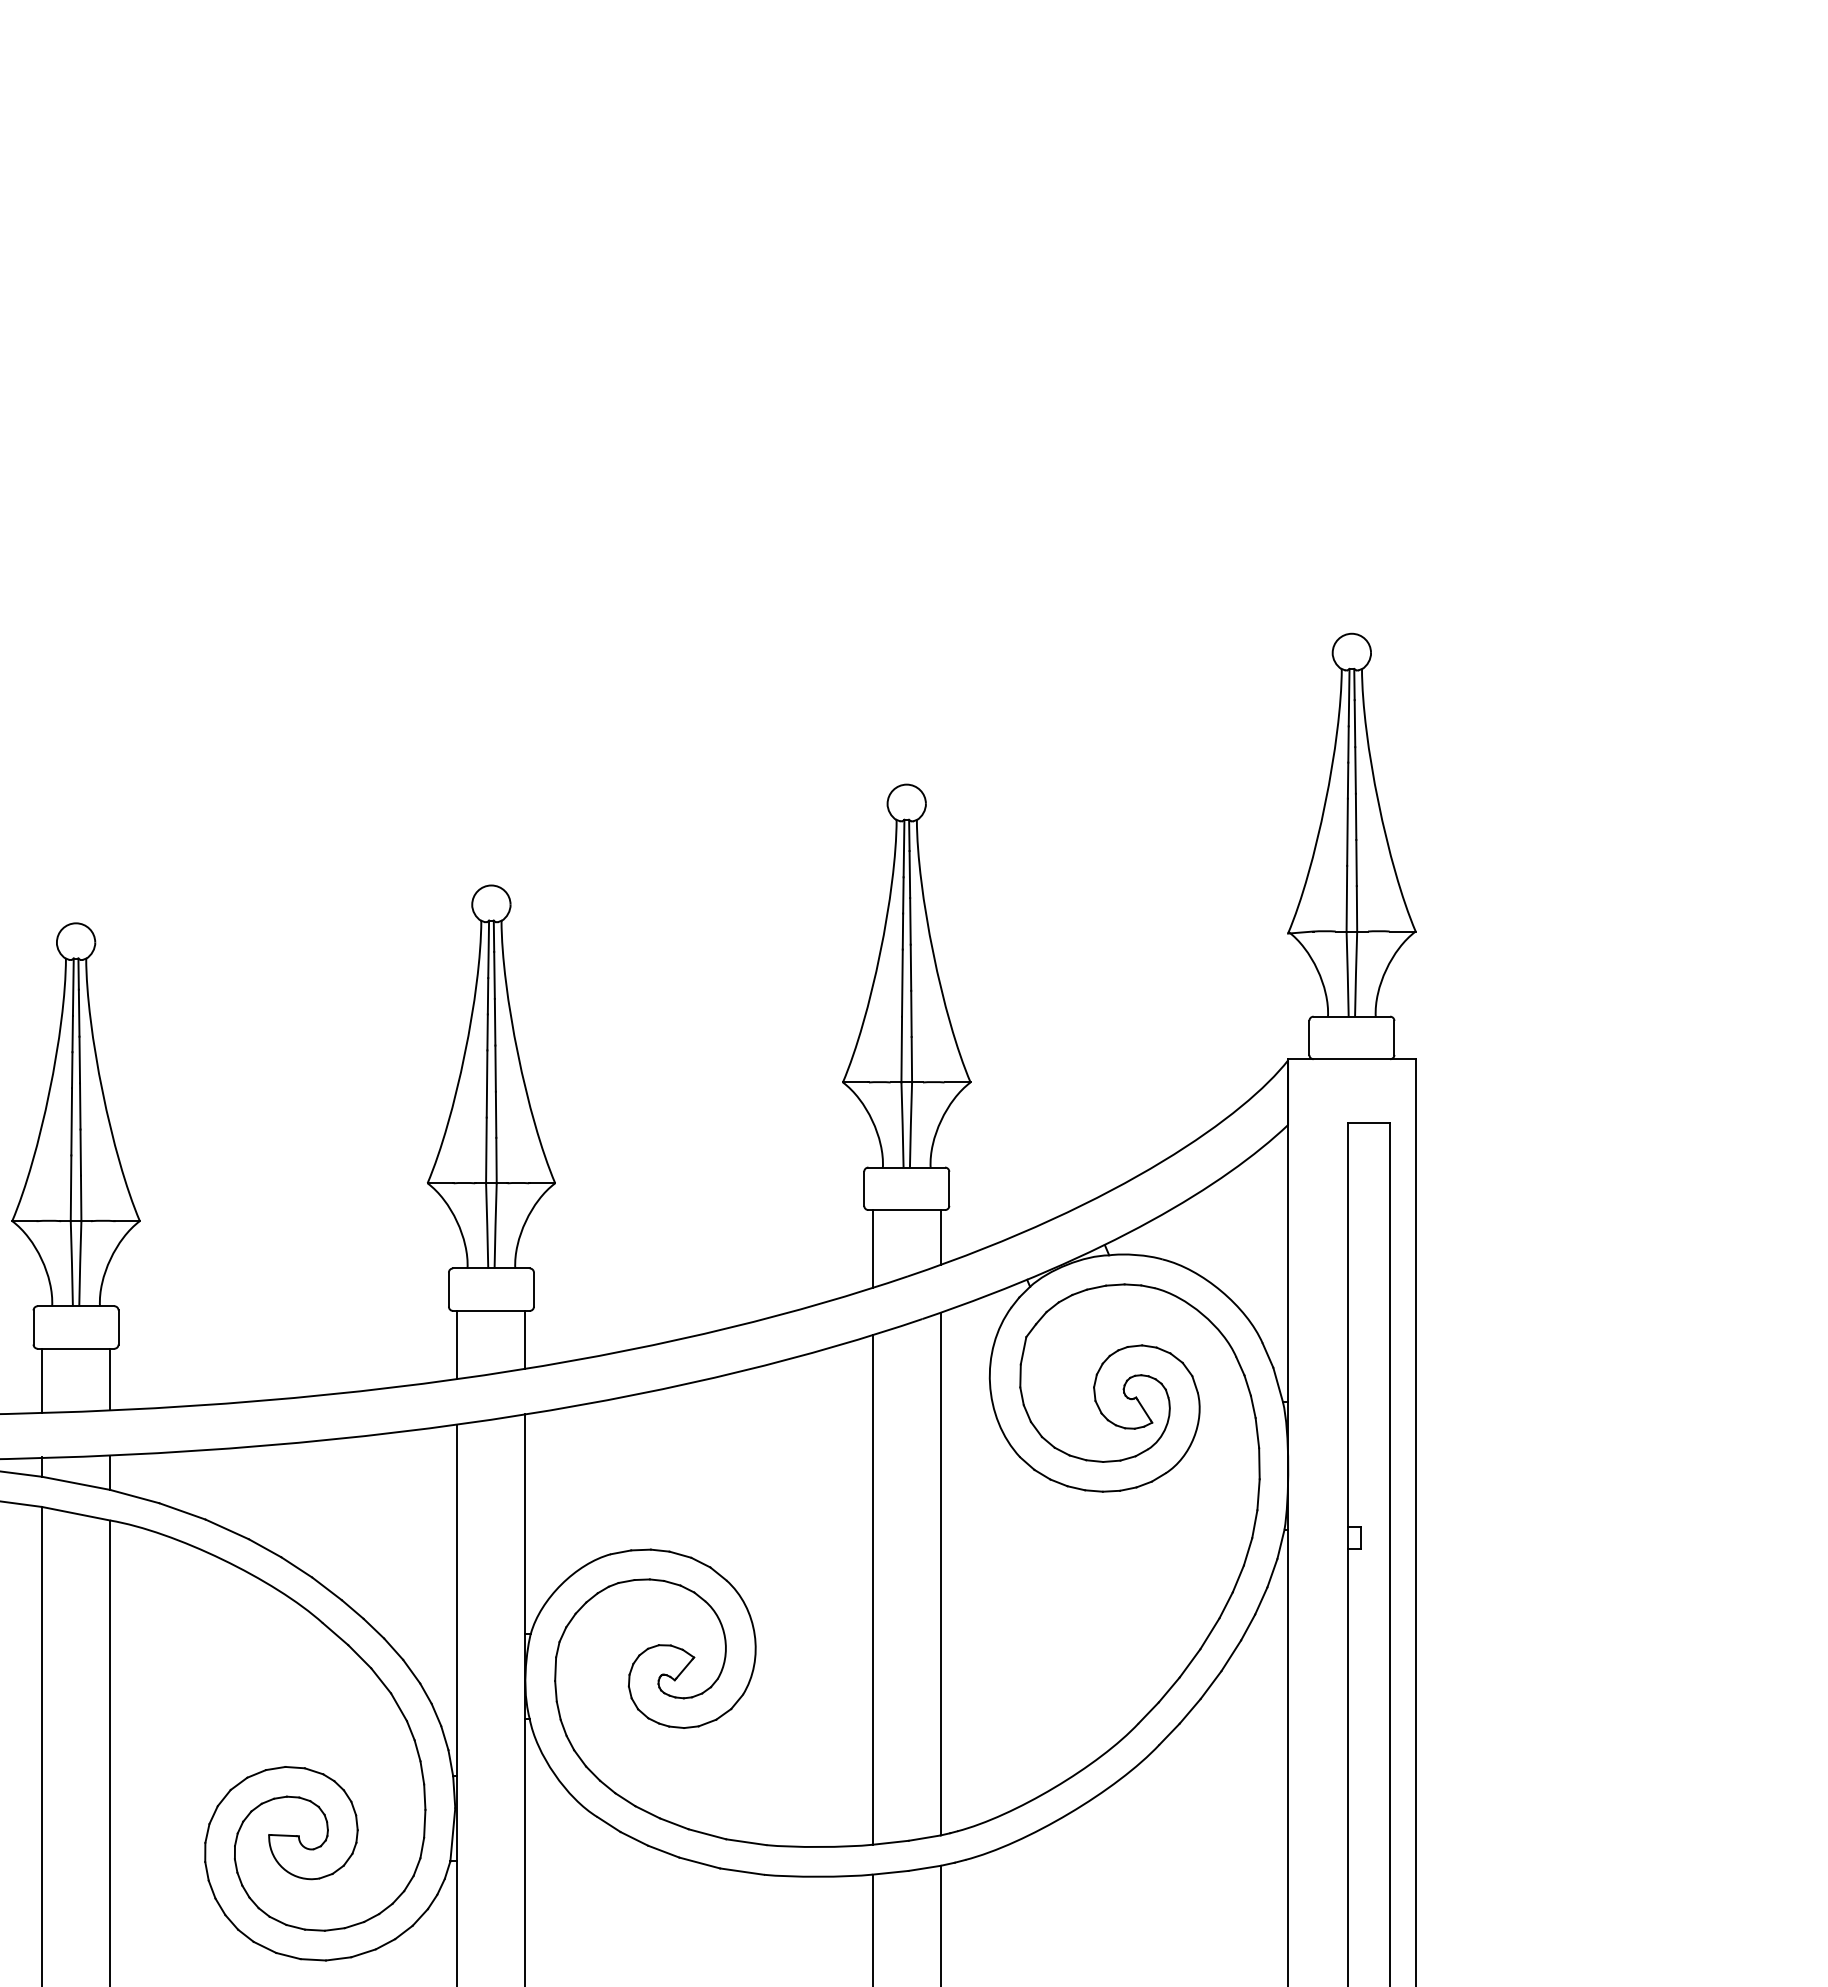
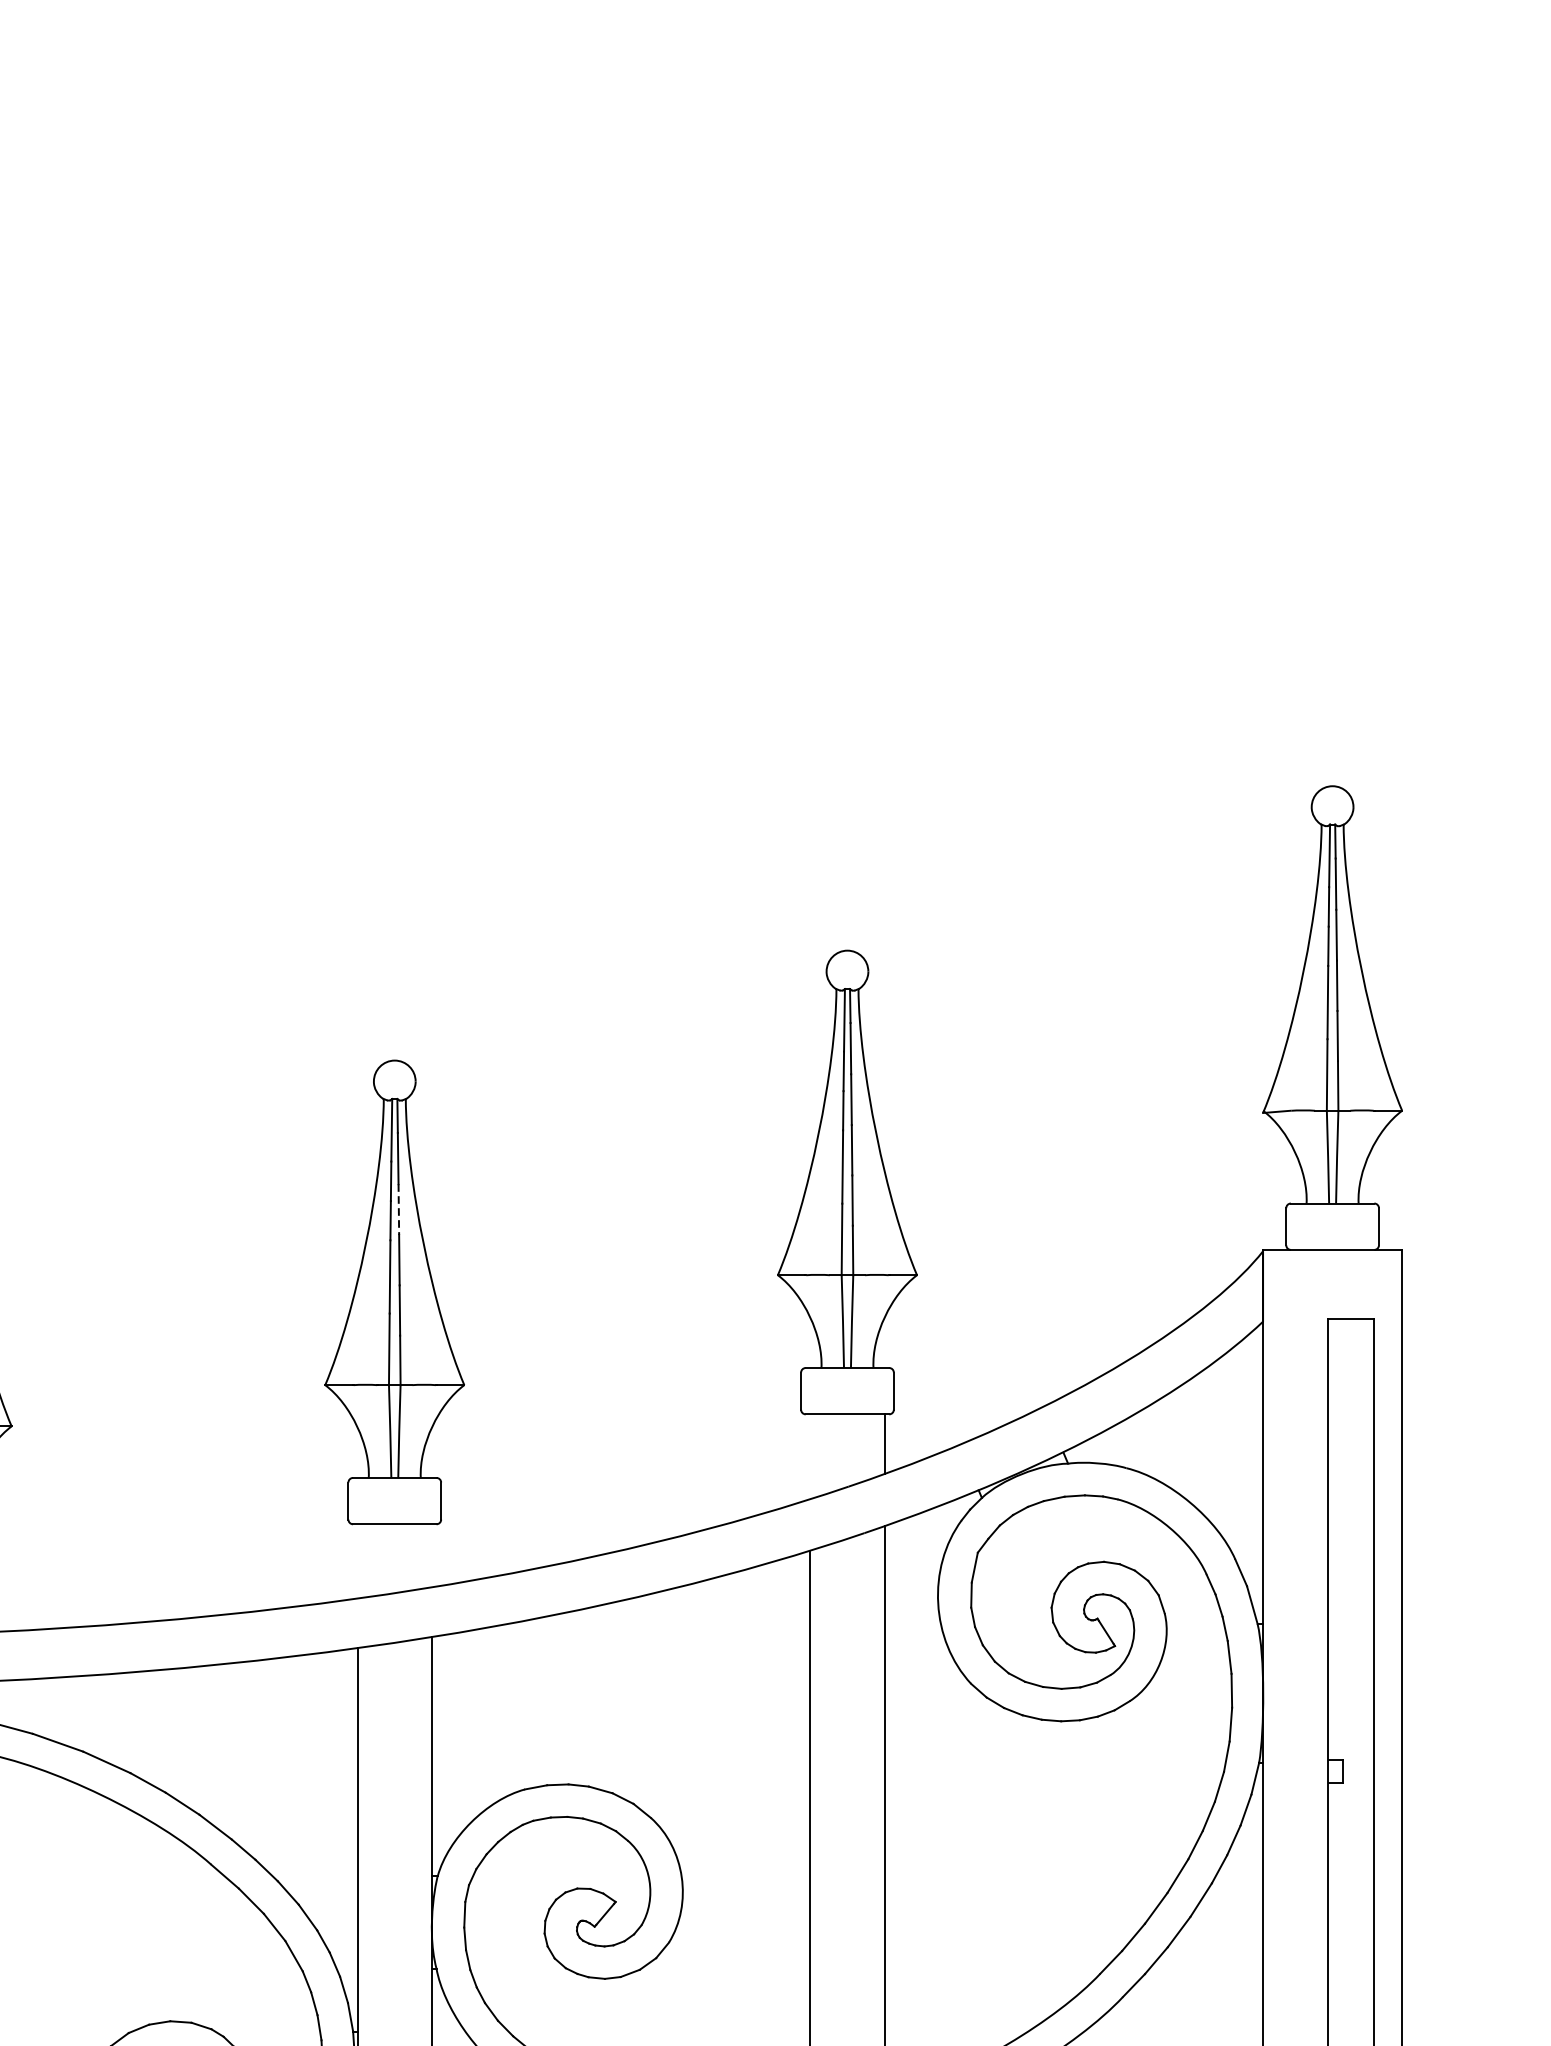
line: (495, 1022) -> (399, 1209), solid -> dashed
line: (872, 1248) -> (810, 1456), removed
line: (525, 1339) -> (431, 1555), removed
line: (457, 1344) -> (357, 1560), removed

